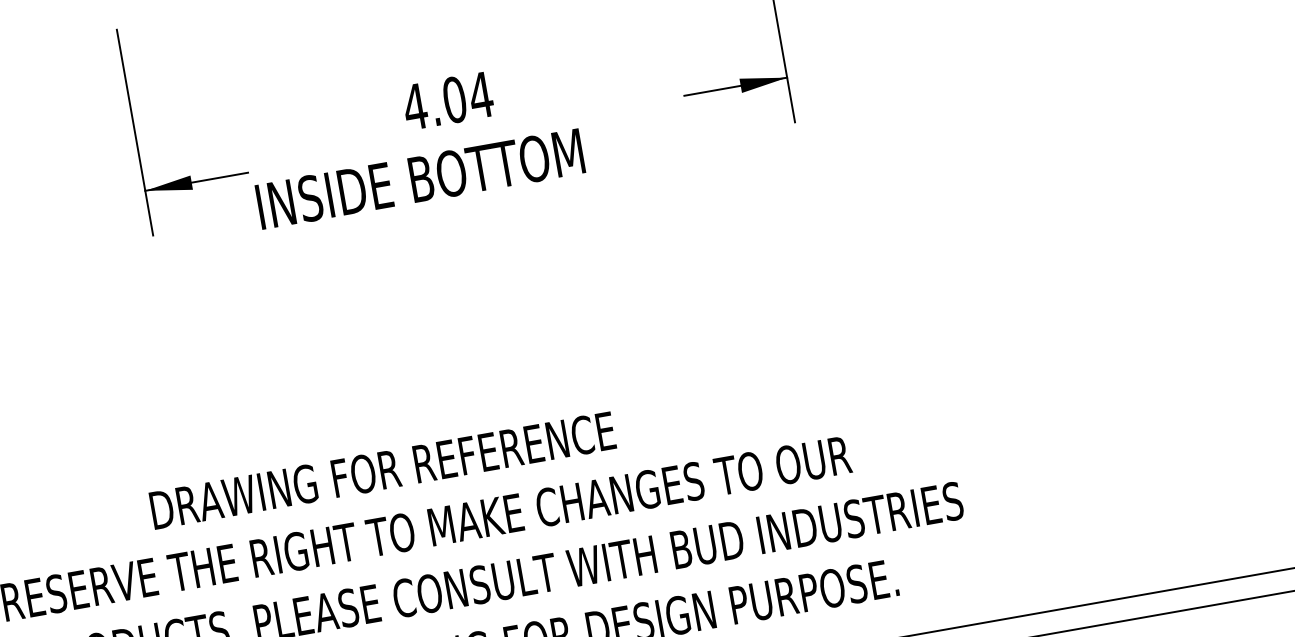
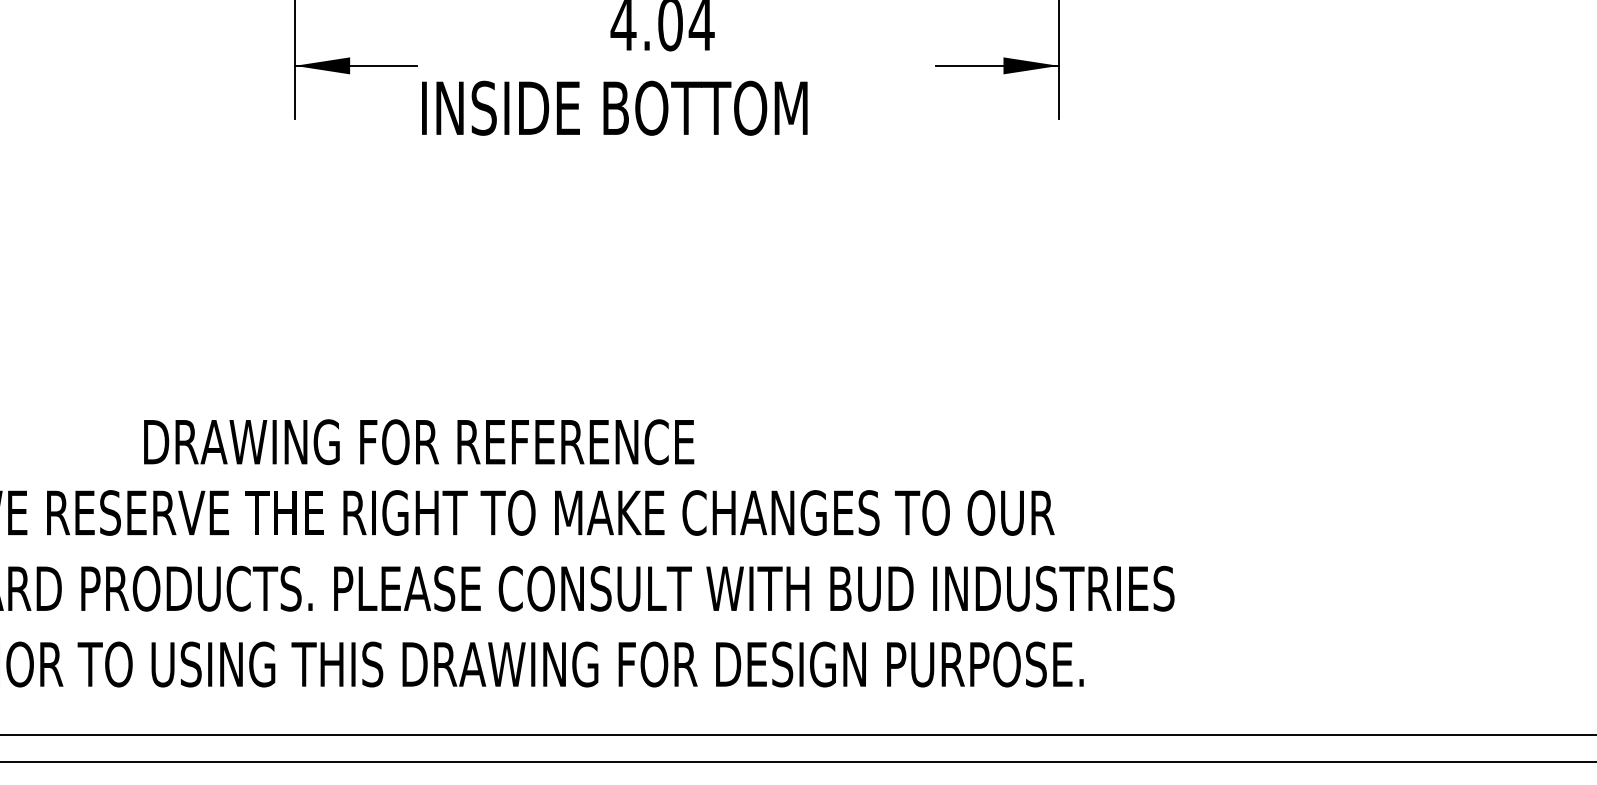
text: (383, 470) -> (419, 442), moved

